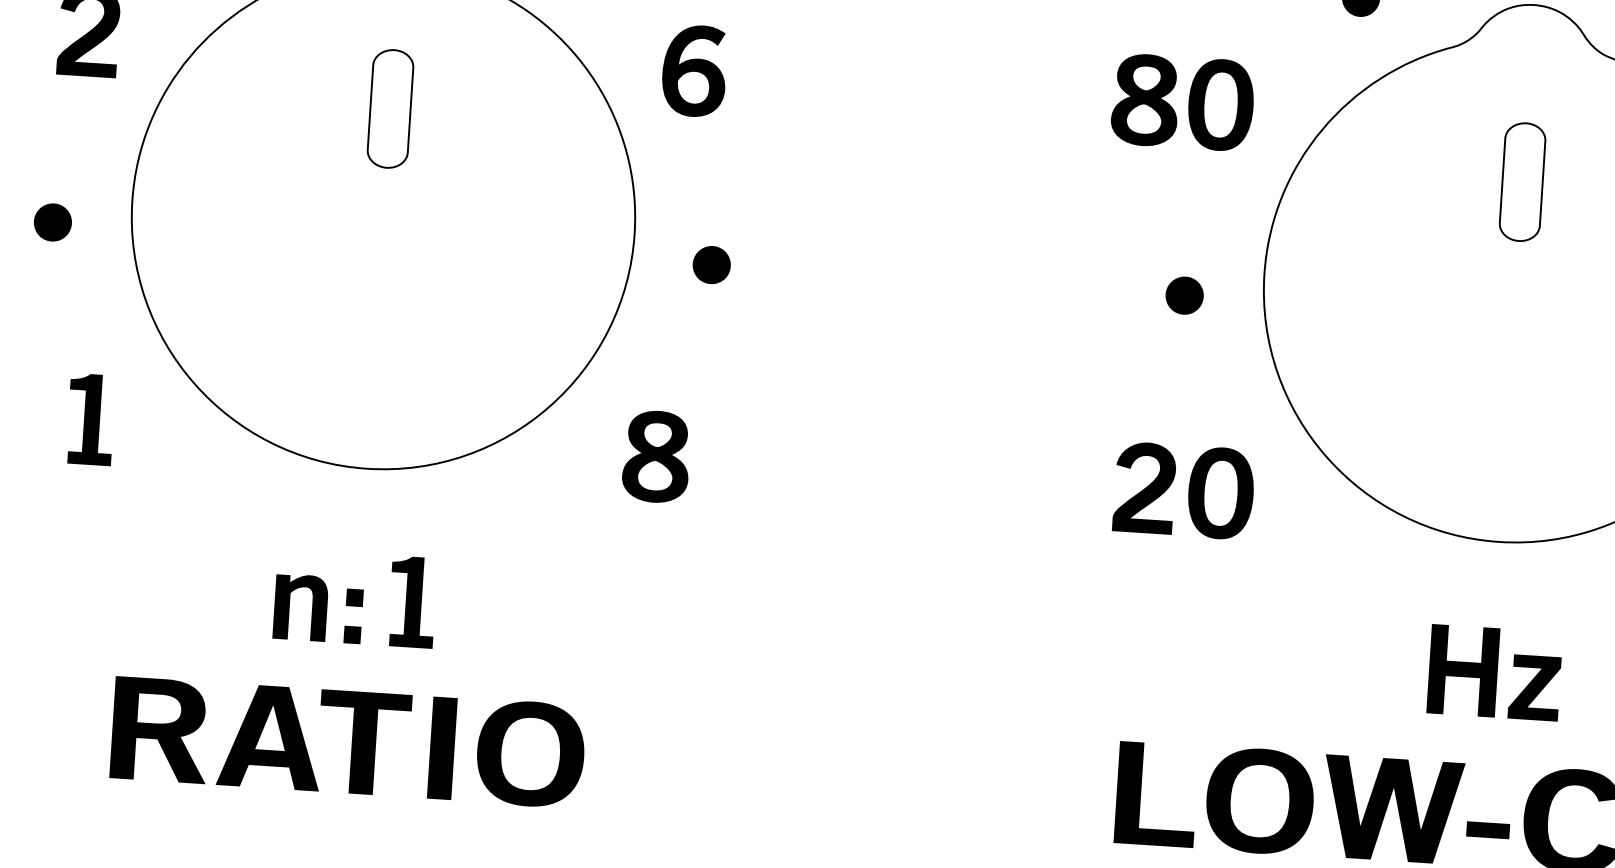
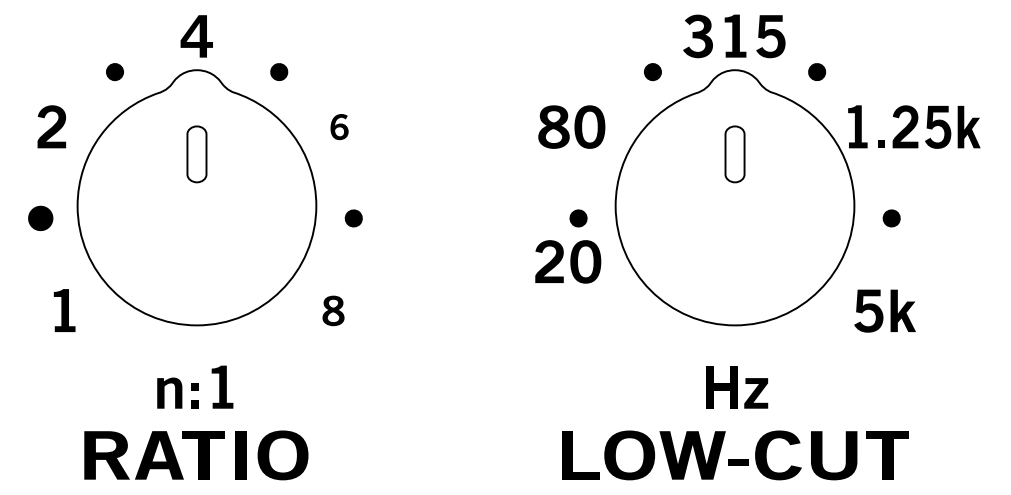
part: (694, 69) -> (339, 126), size x0.6
part: (52, 222) -> (40, 218), size x1.4
part: (656, 455) -> (333, 310), size x0.7
part: (1184, 490) -> (568, 261), moved

